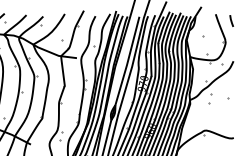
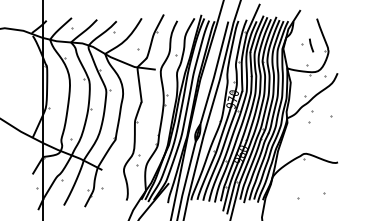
line: (231, 21) -> (311, 45), moved

